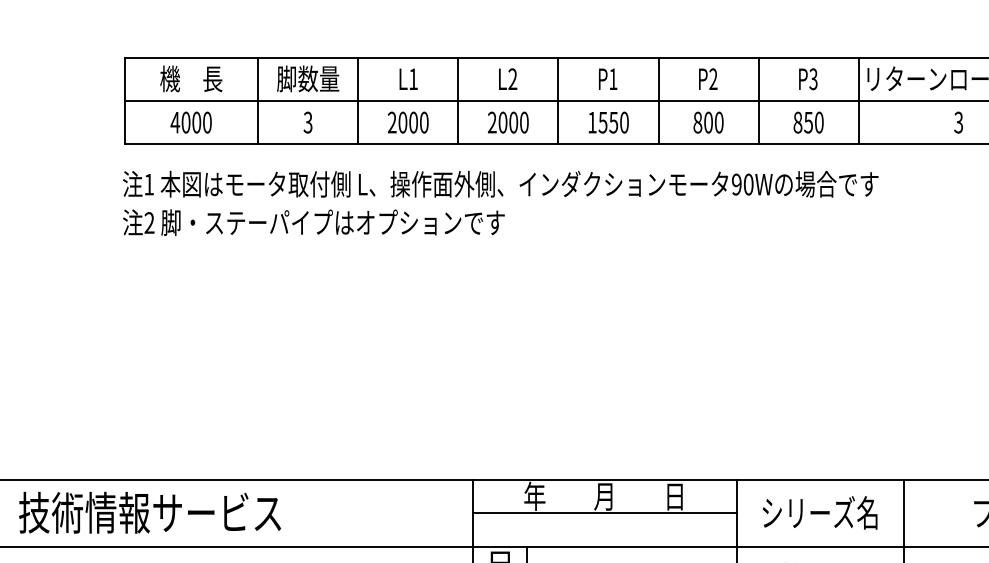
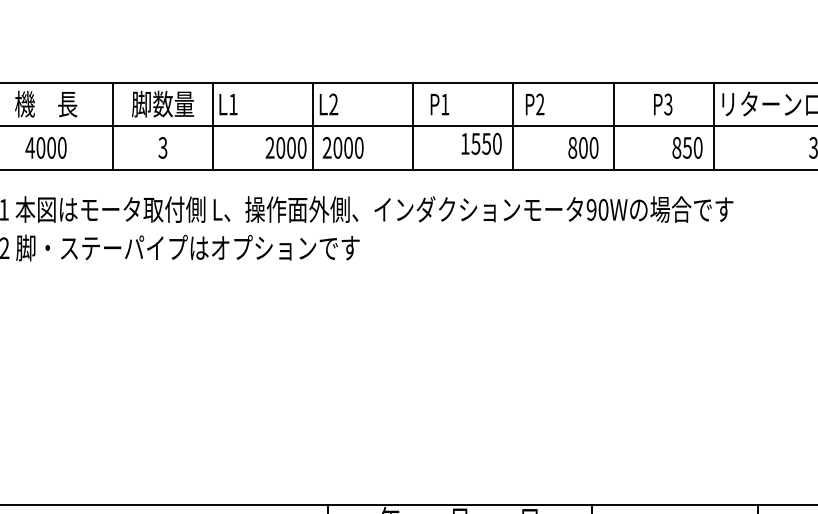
text: (408, 78) -> (228, 103), moved
text: (508, 78) -> (329, 103), moved
text: (608, 78) -> (440, 103), moved
text: (708, 78) -> (535, 103), moved
text: (407, 122) -> (285, 147), moved
text: (508, 122) -> (343, 147), moved
text: (608, 122) -> (481, 143), moved
text: (708, 122) -> (583, 147), moved
text: (808, 122) -> (687, 147), moved

